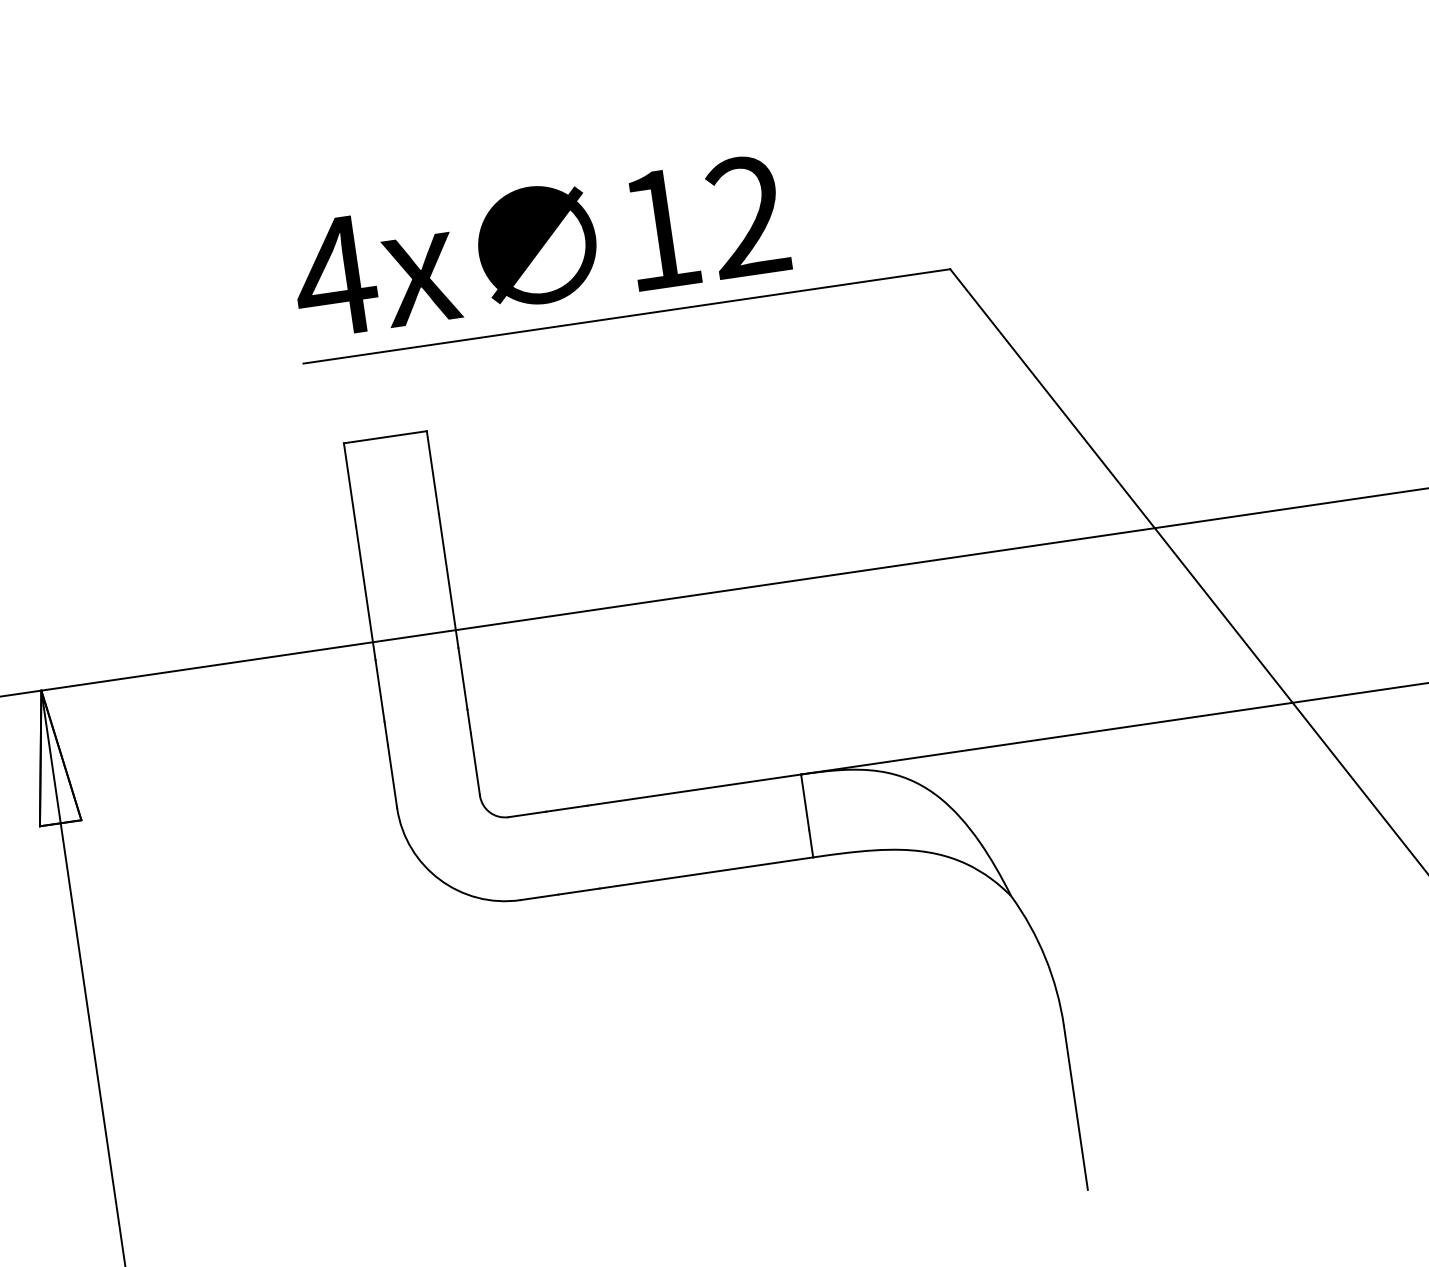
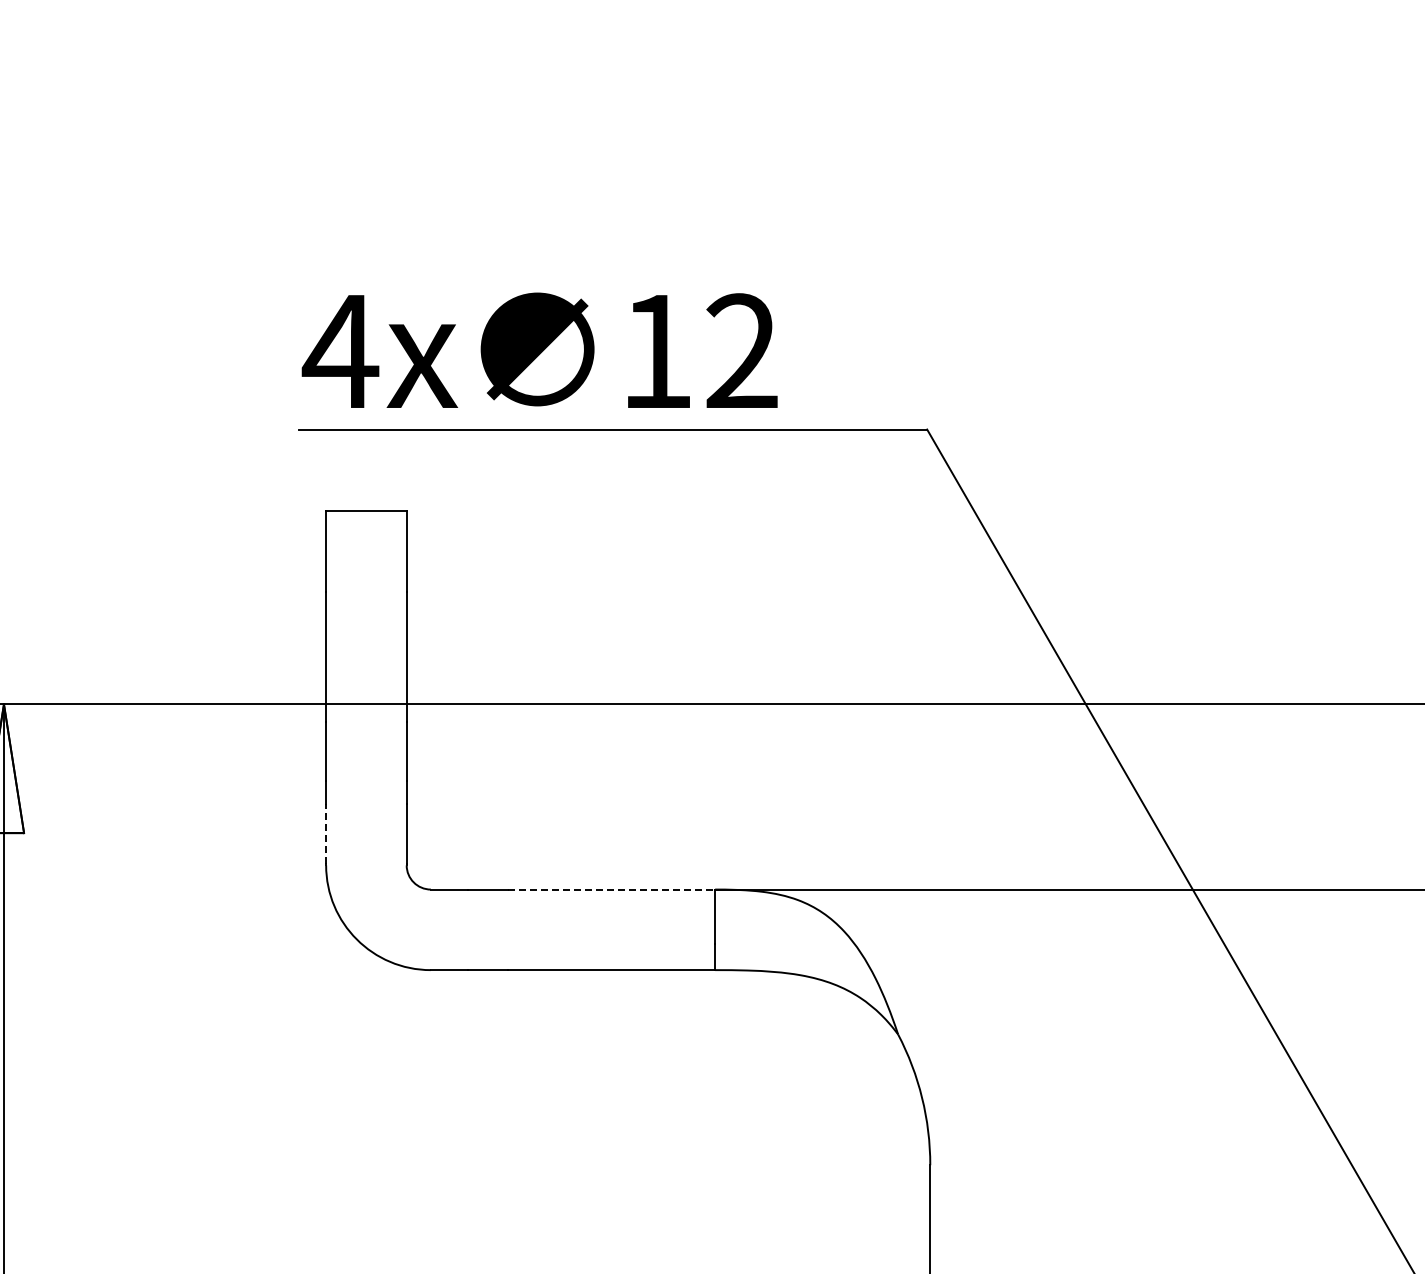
line: (392, 776) -> (326, 834), solid -> dashed
line: (694, 790) -> (611, 889), solid -> dashed

